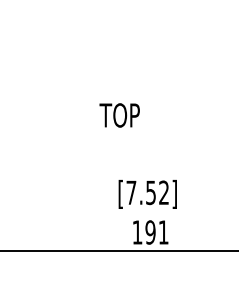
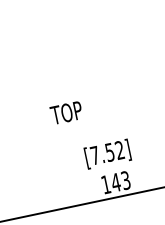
text: (119, 115) -> (66, 113), moved
text: (156, 232) -> (120, 181), 191 -> 143

